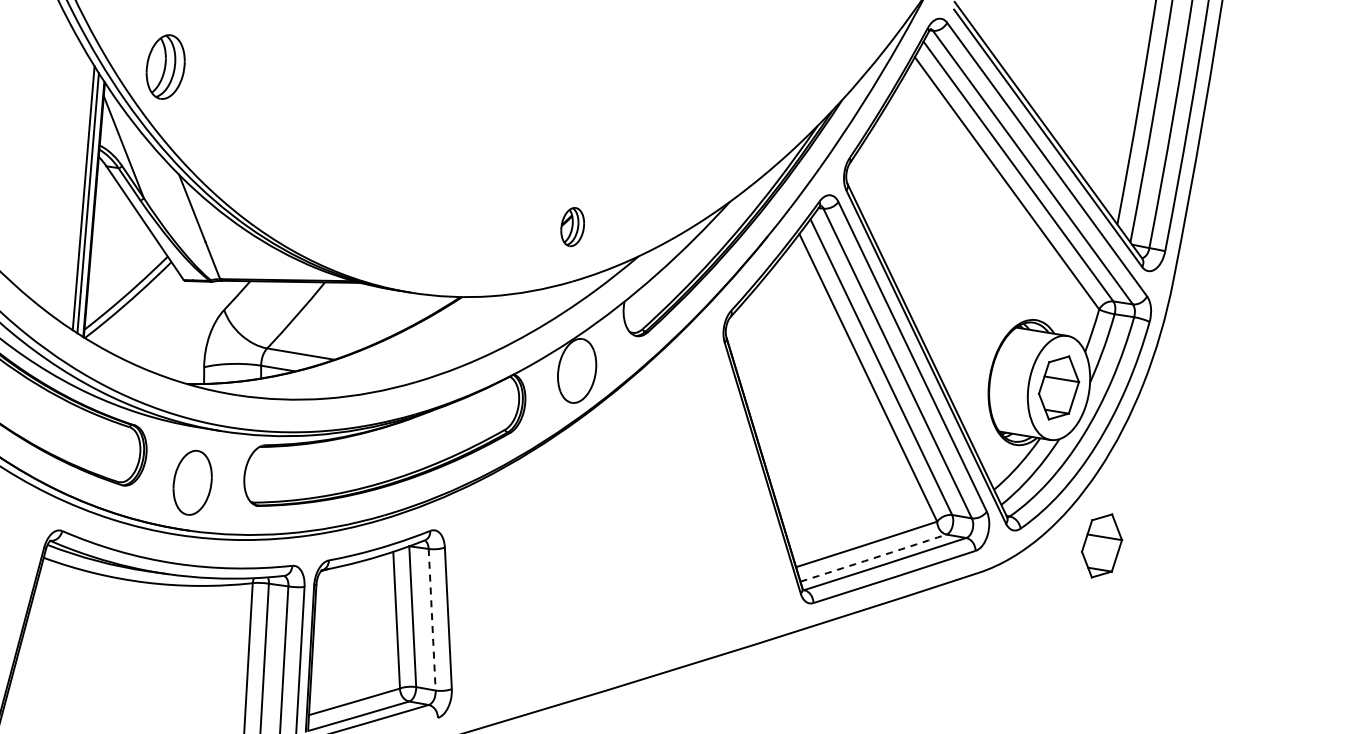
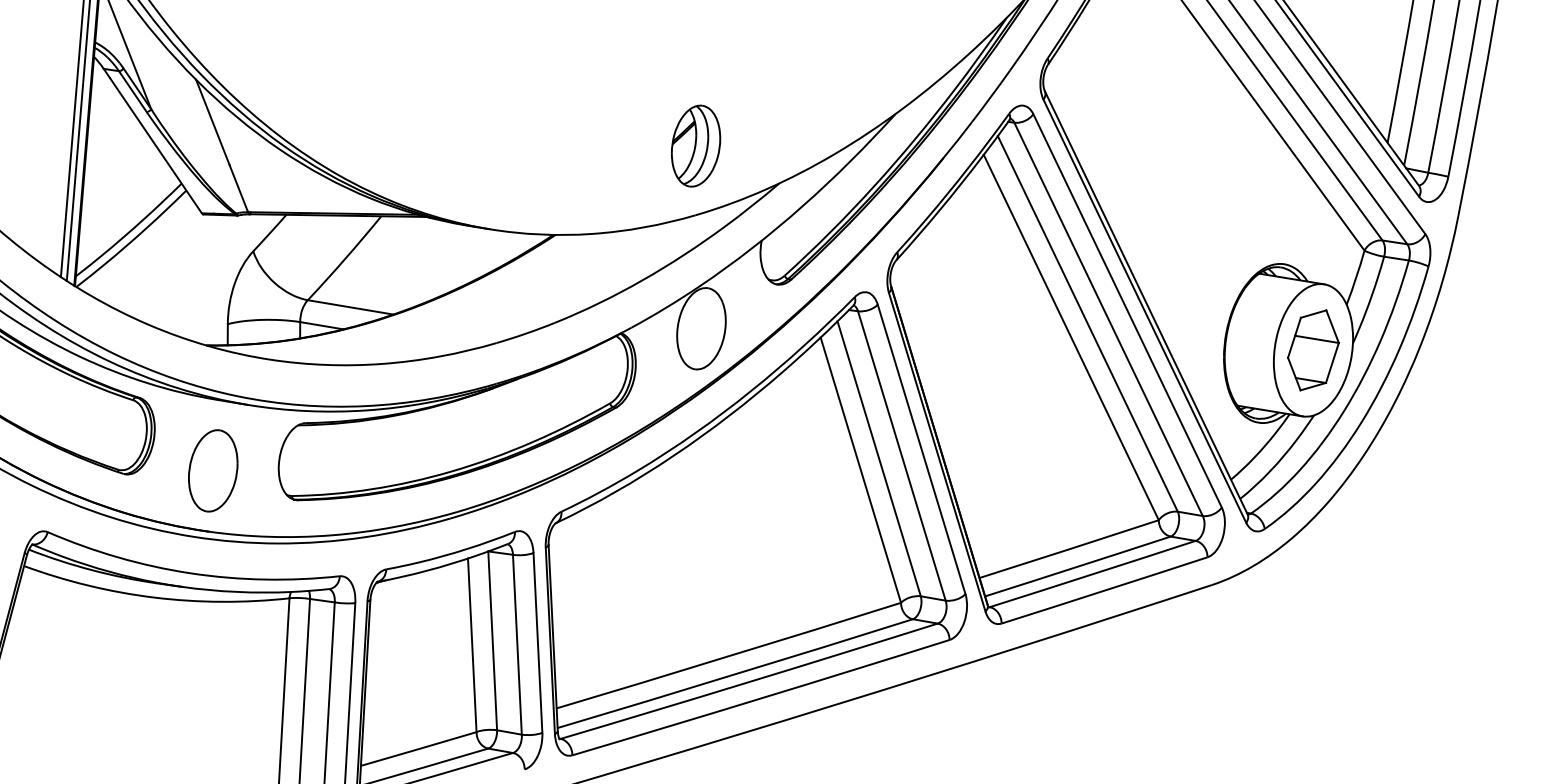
part: (572, 226) -> (695, 145), size x1.67
part: (620, 524) -> (756, 523), added
part: (1102, 545) -> (1368, 550), removed
arc: (873, 558) -> (1077, 566), dashed -> solid
line: (432, 619) -> (517, 644), dashed -> solid

